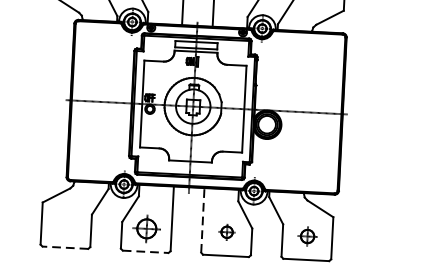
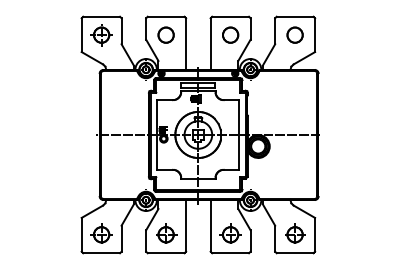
line: (202, 220) -> (210, 225), dashed -> solid
part: (66, 223) -> (101, 233), added
part: (227, 231) -> (230, 233), size x1.67
part: (307, 235) -> (295, 233), size x1.43
line: (65, 248) -> (101, 253), dashed -> solid
line: (146, 252) -> (166, 253), dashed -> solid

